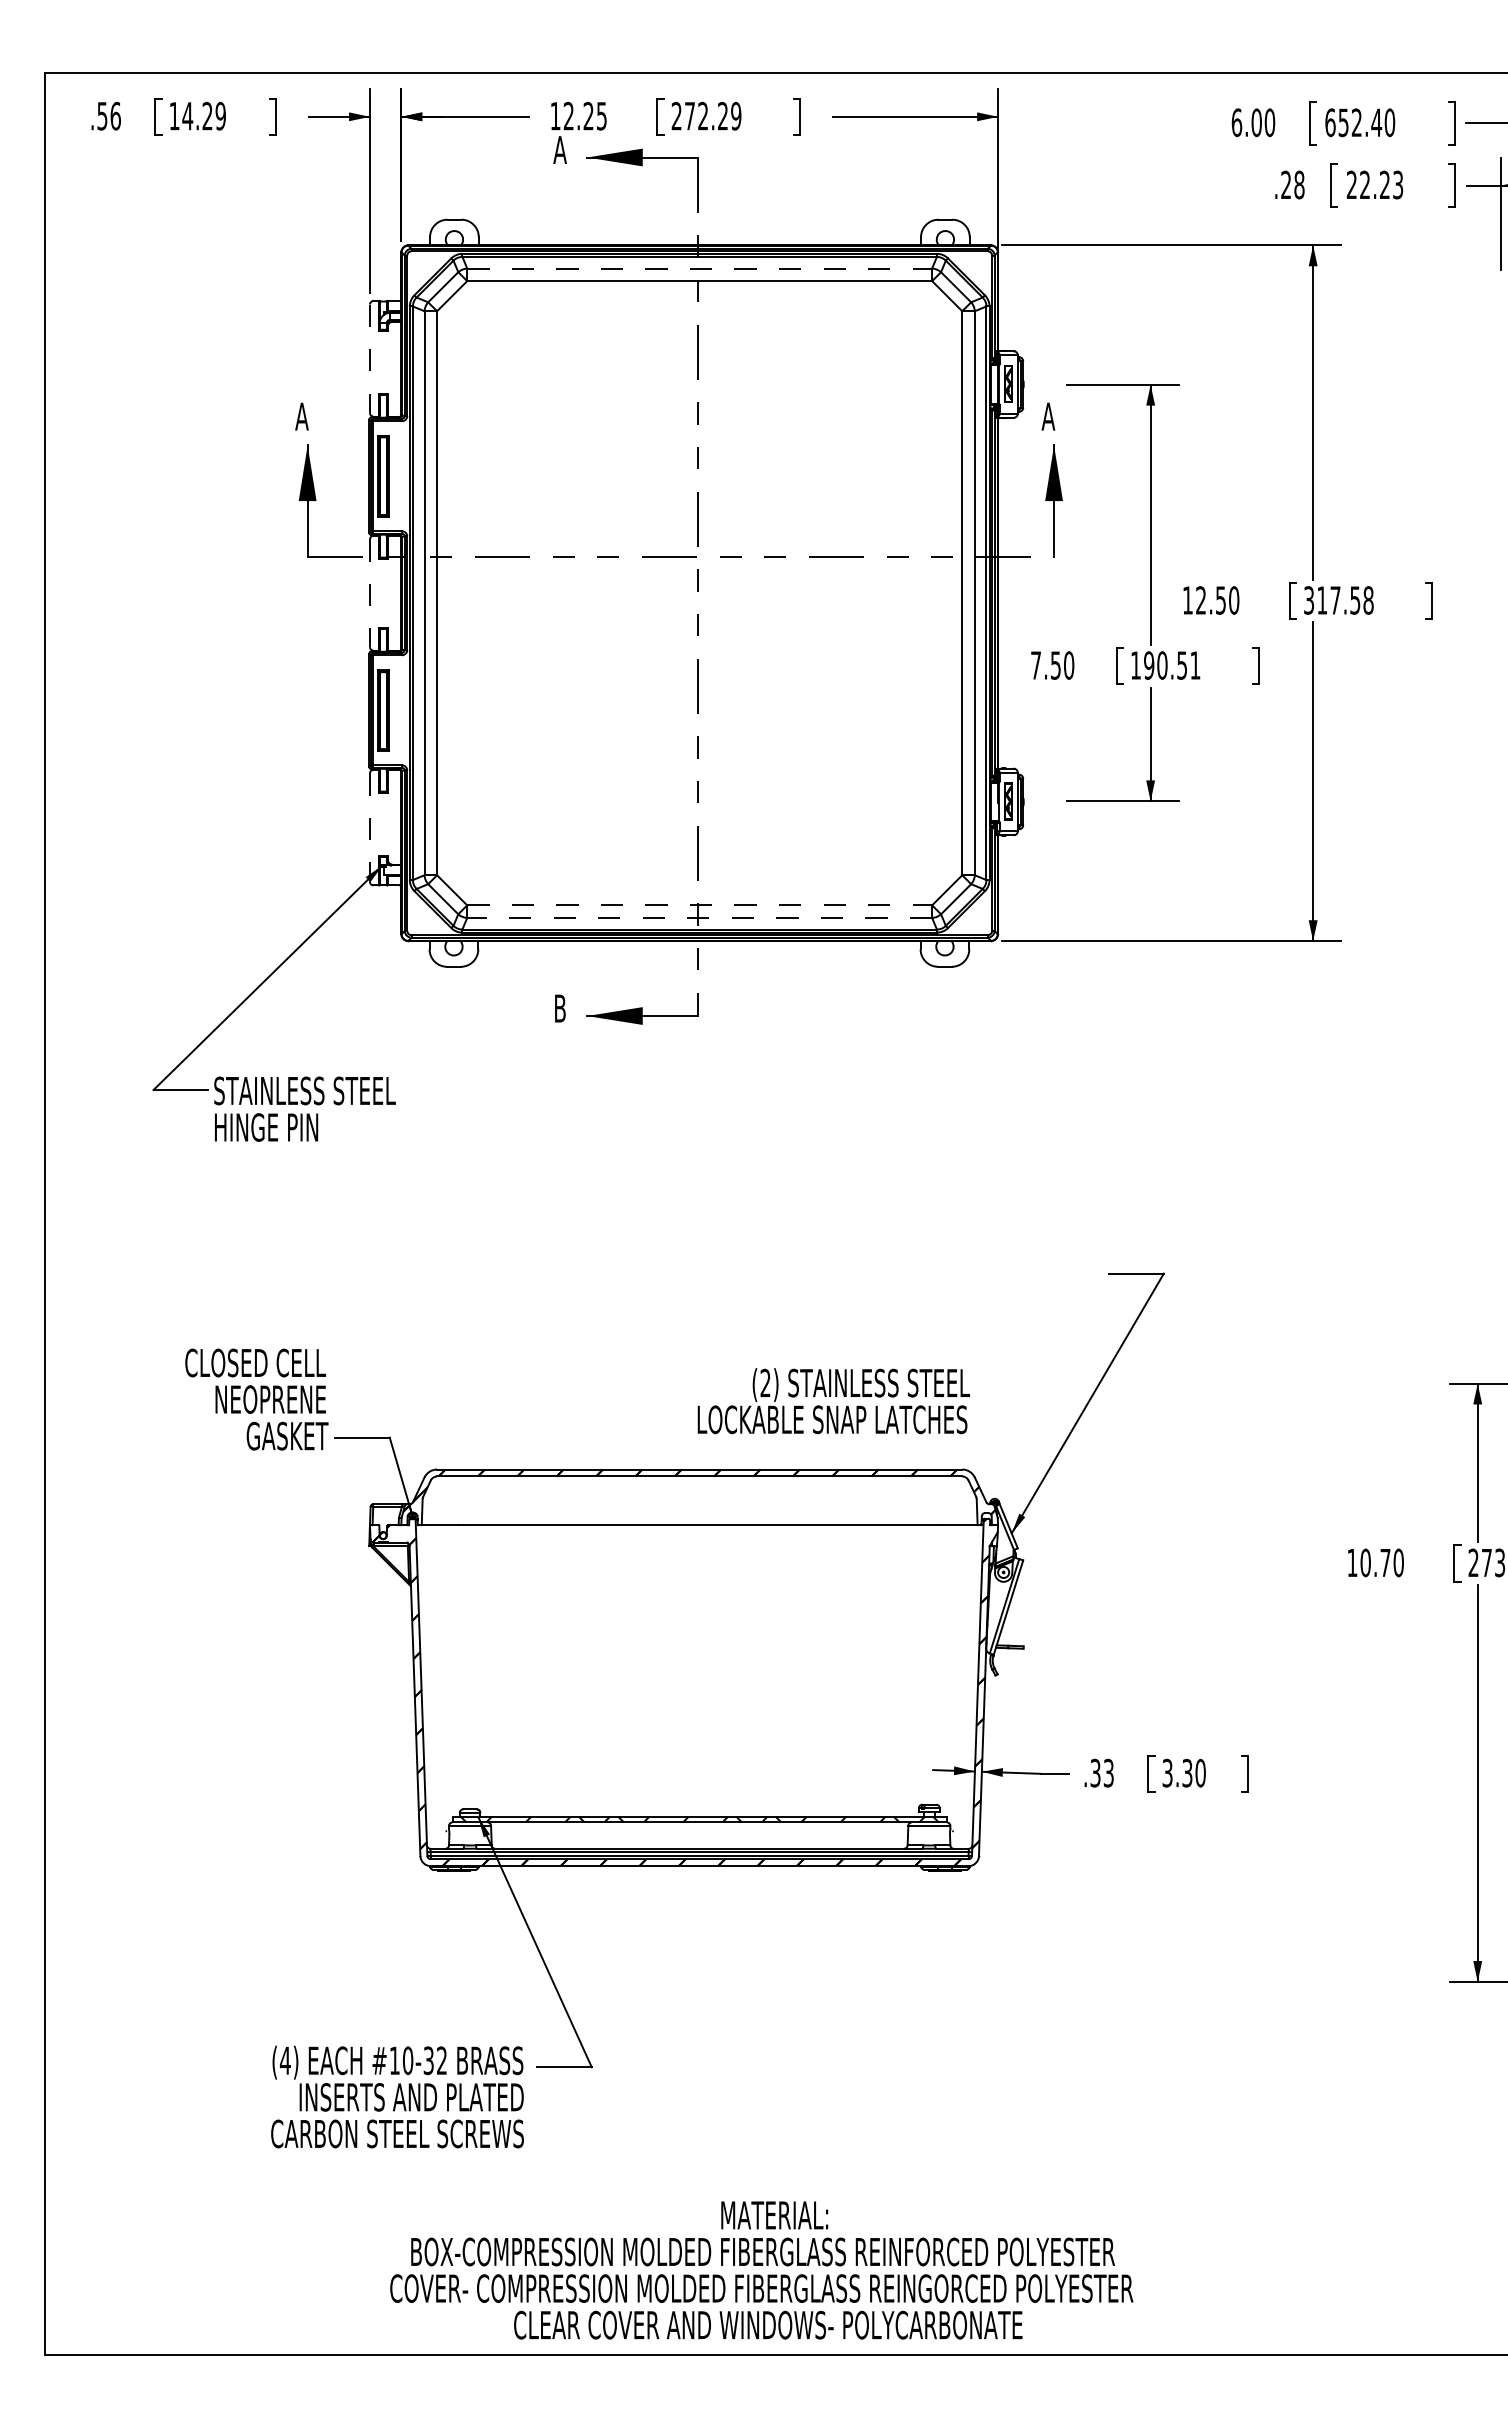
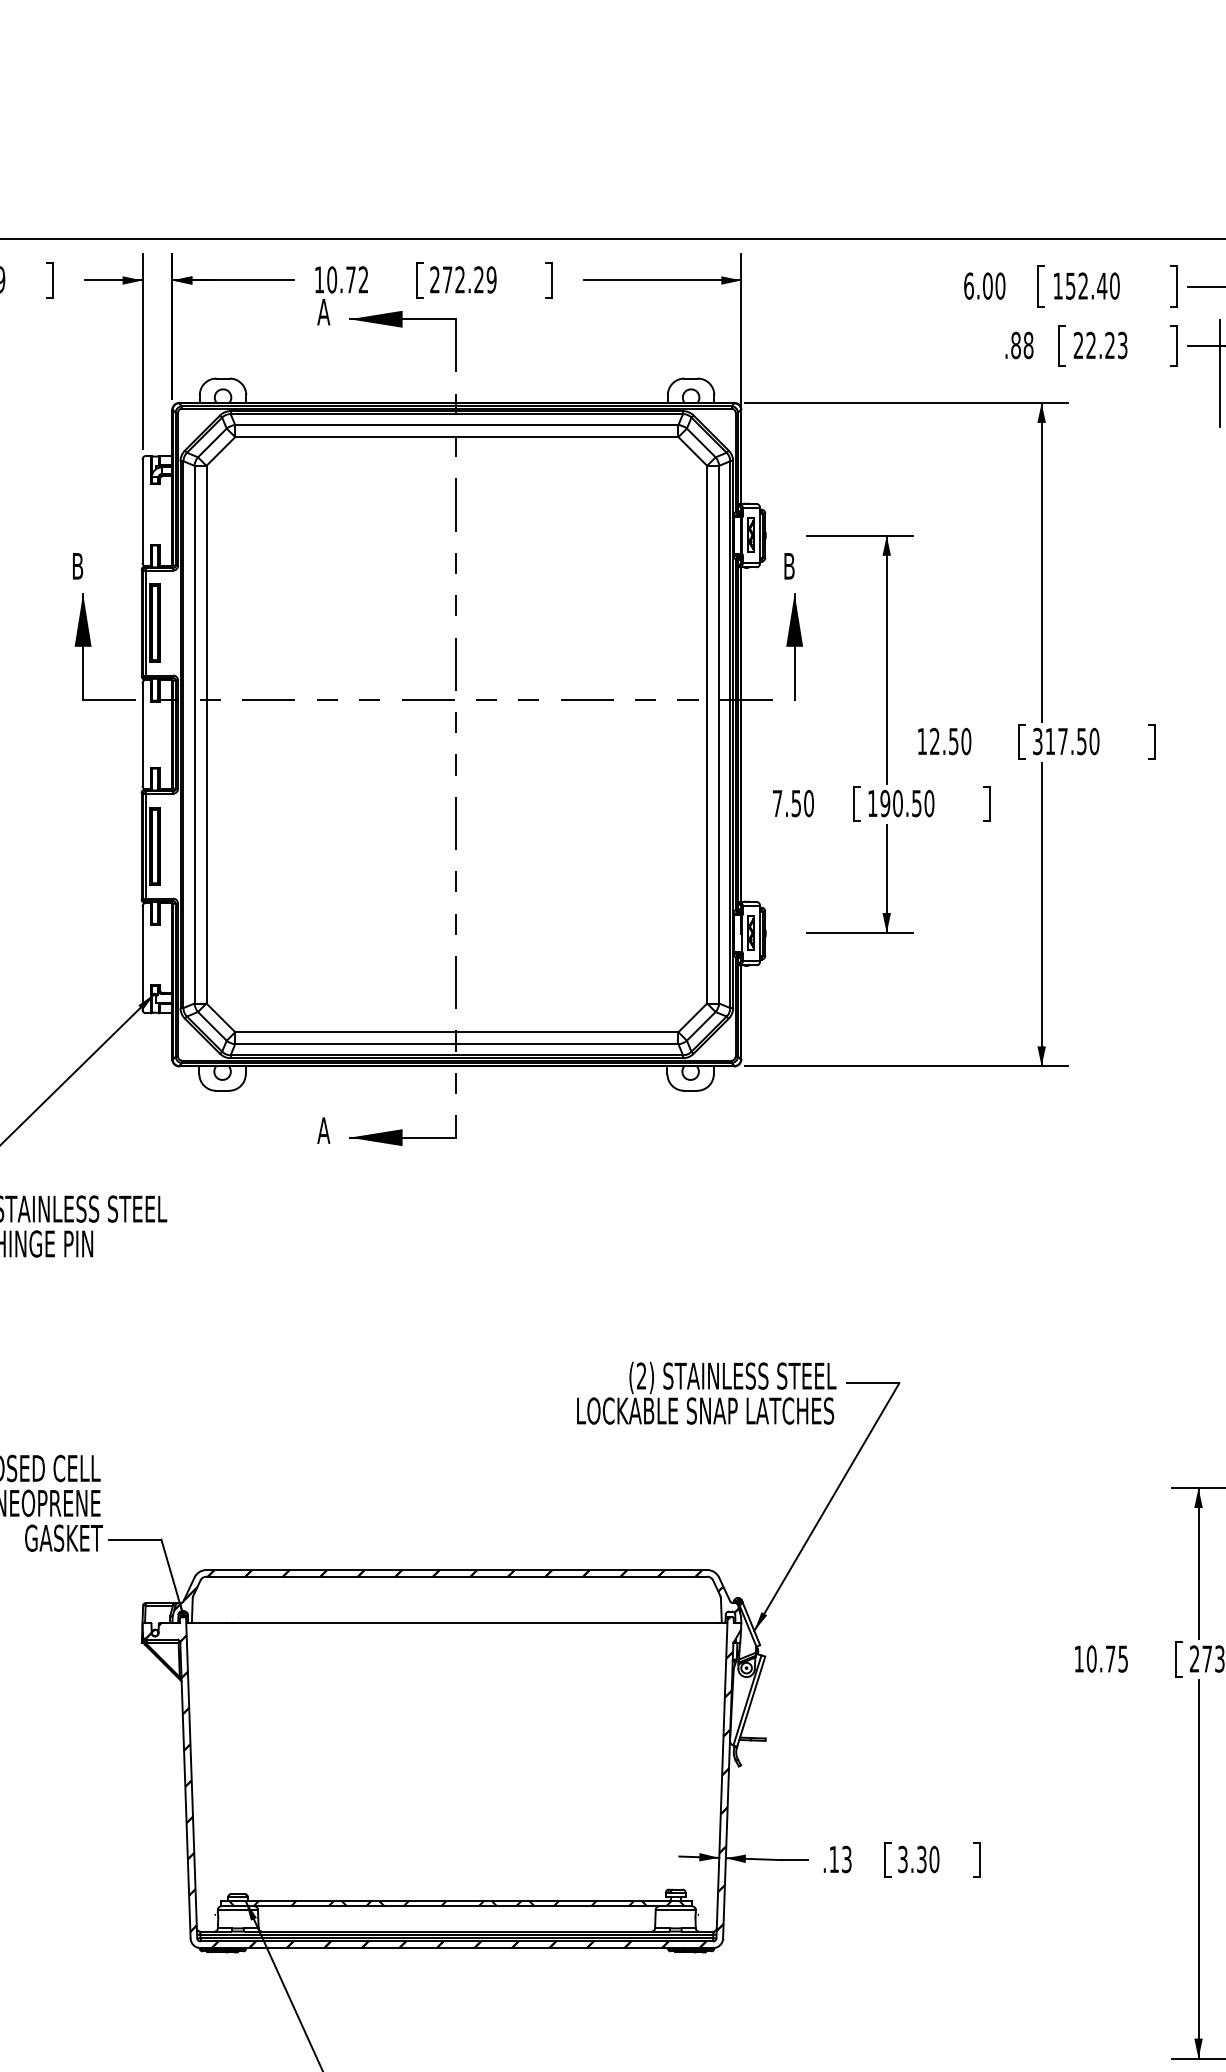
text: (584, 115) -> (347, 279), 12.25 -> 10.72
text: (1330, 122) -> (1058, 285), 652.40 -> 152.40
text: (1286, 184) -> (1016, 345), .28 -> .88
line: (700, 268) -> (457, 425), dashed -> solid
line: (370, 359) -> (143, 511), dashed -> solid
text: (301, 416) -> (77, 566), A -> B
text: (1048, 416) -> (789, 566), A -> B
line: (370, 593) -> (143, 734), dashed -> solid
text: (1368, 600) -> (1094, 741), 317.58 -> 317.50
text: (1195, 665) -> (929, 803), 190.51 -> 190.50
line: (370, 828) -> (143, 958), dashed -> solid
line: (700, 905) -> (457, 1032), dashed -> solid
line: (699, 917) -> (456, 1043), dashed -> solid
text: (559, 1008) -> (323, 1130), B -> A
text: (833, 1401) -> (706, 1393), moved
text: (1398, 1562) -> (1123, 1658), 10.70 -> 10.75
text: (1095, 1772) -> (834, 1858), .33 -> .13

